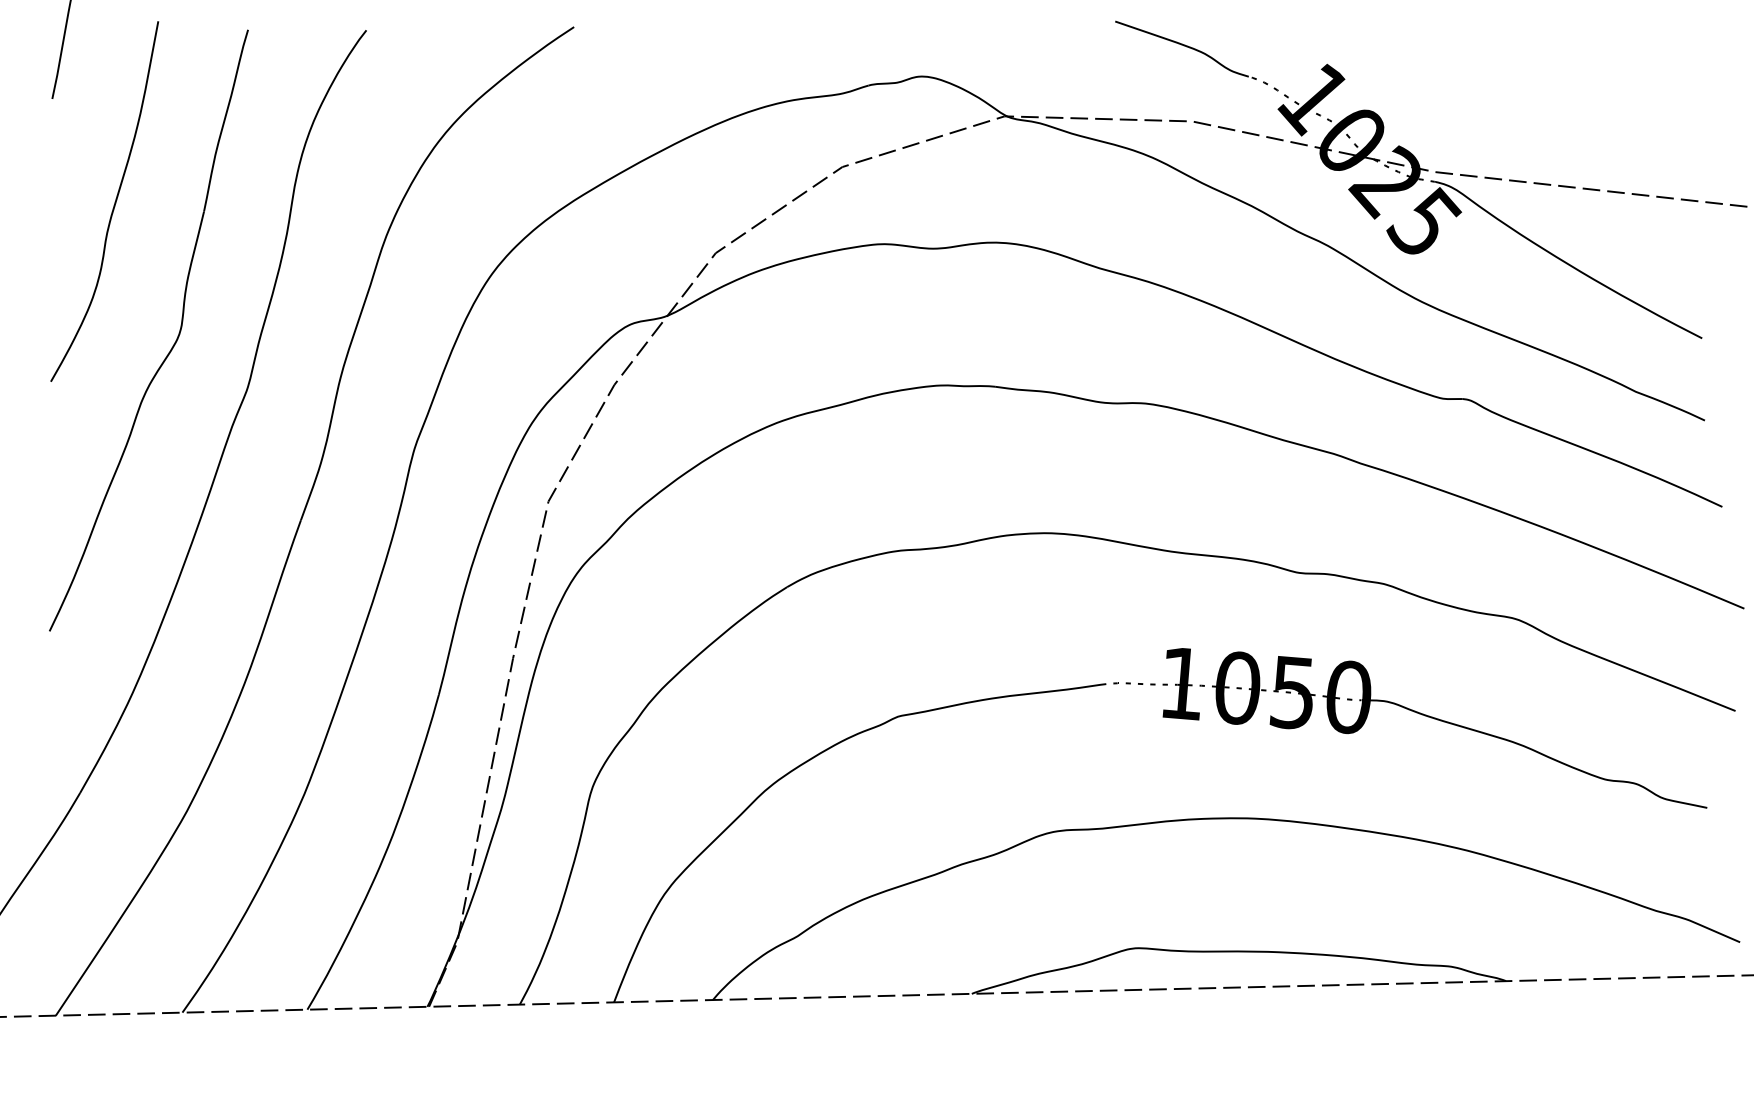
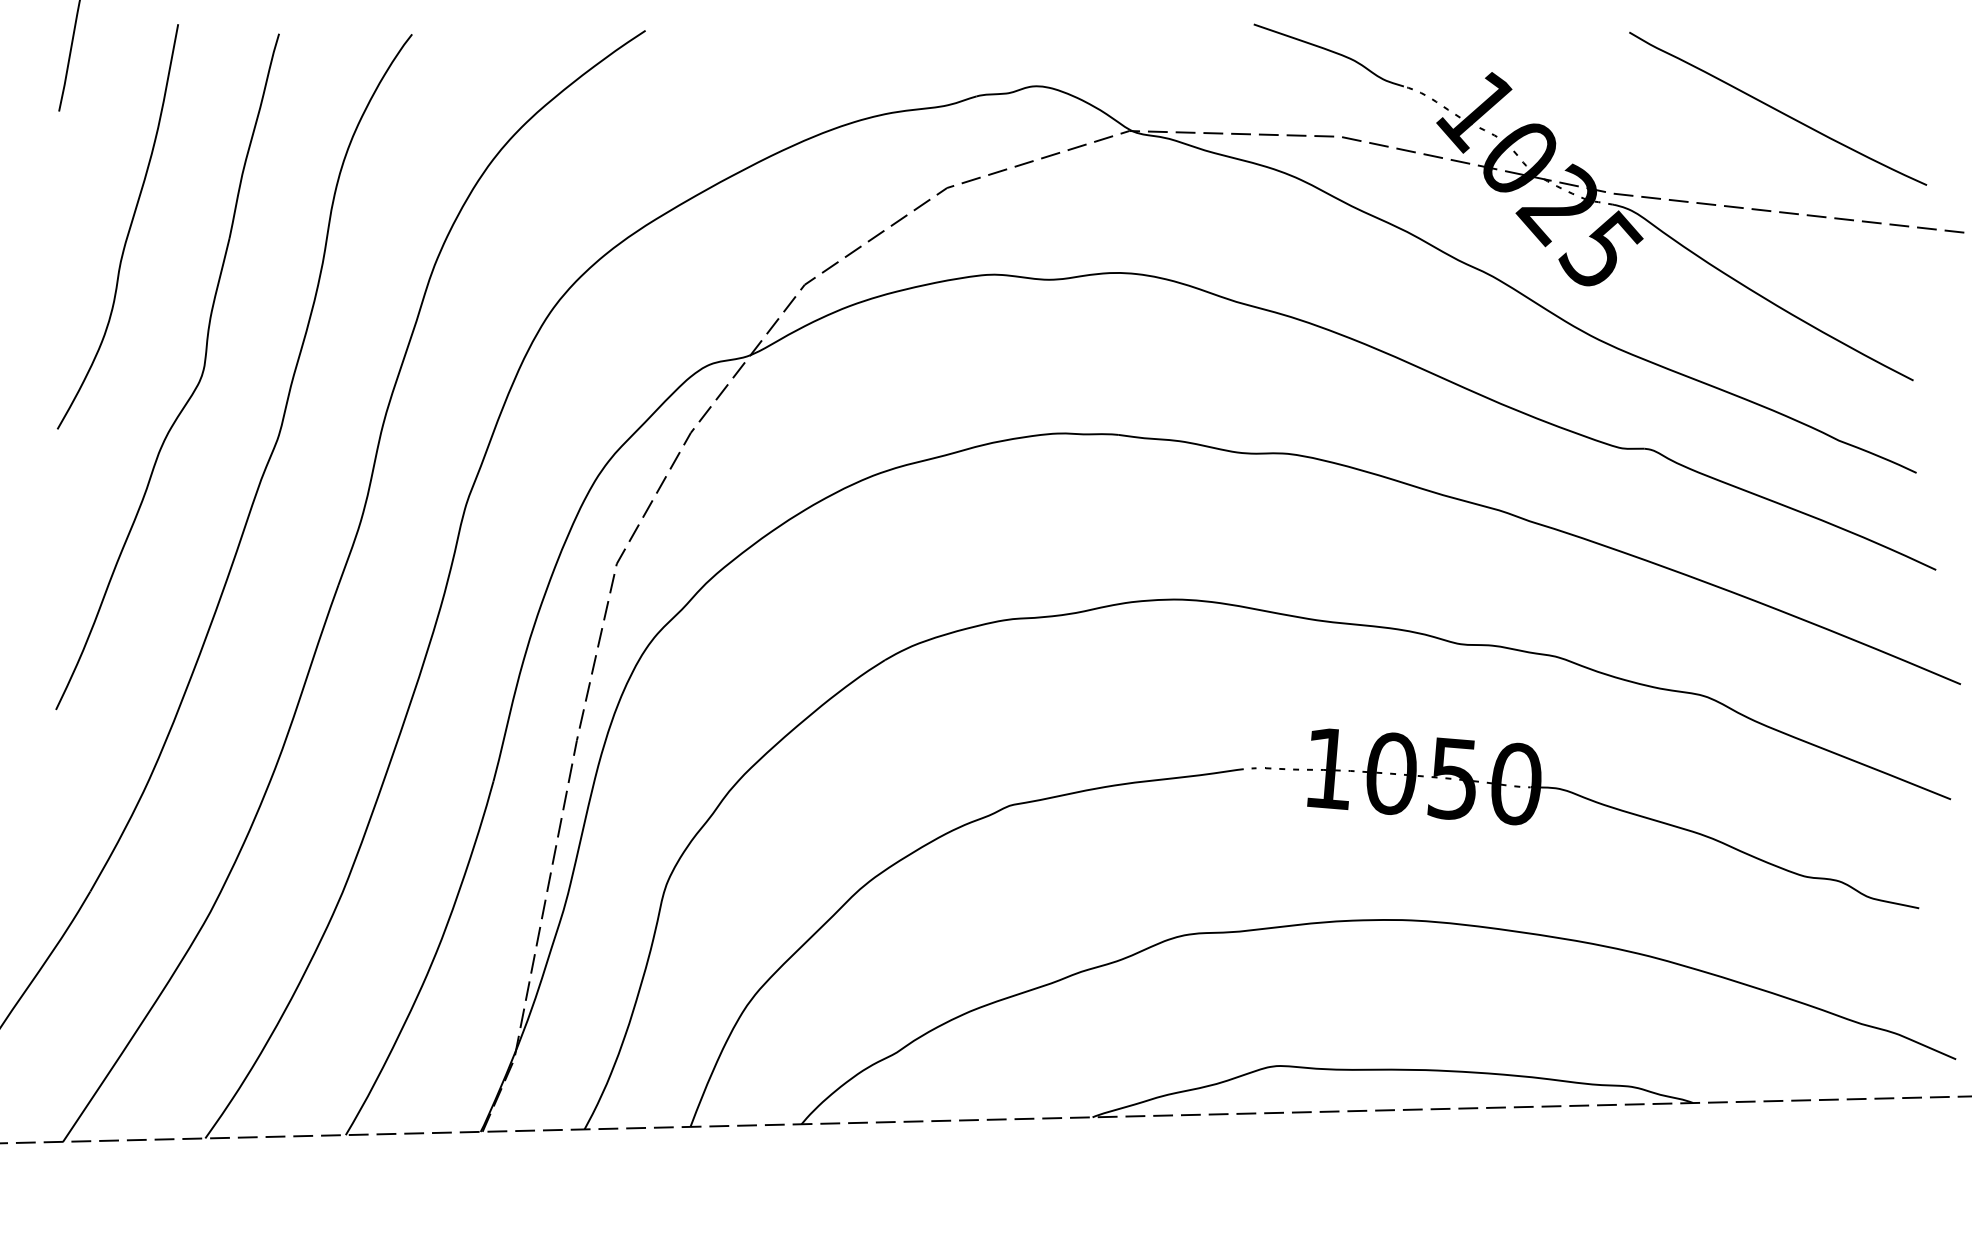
curve: (1582, 97) -> (1778, 109), added

